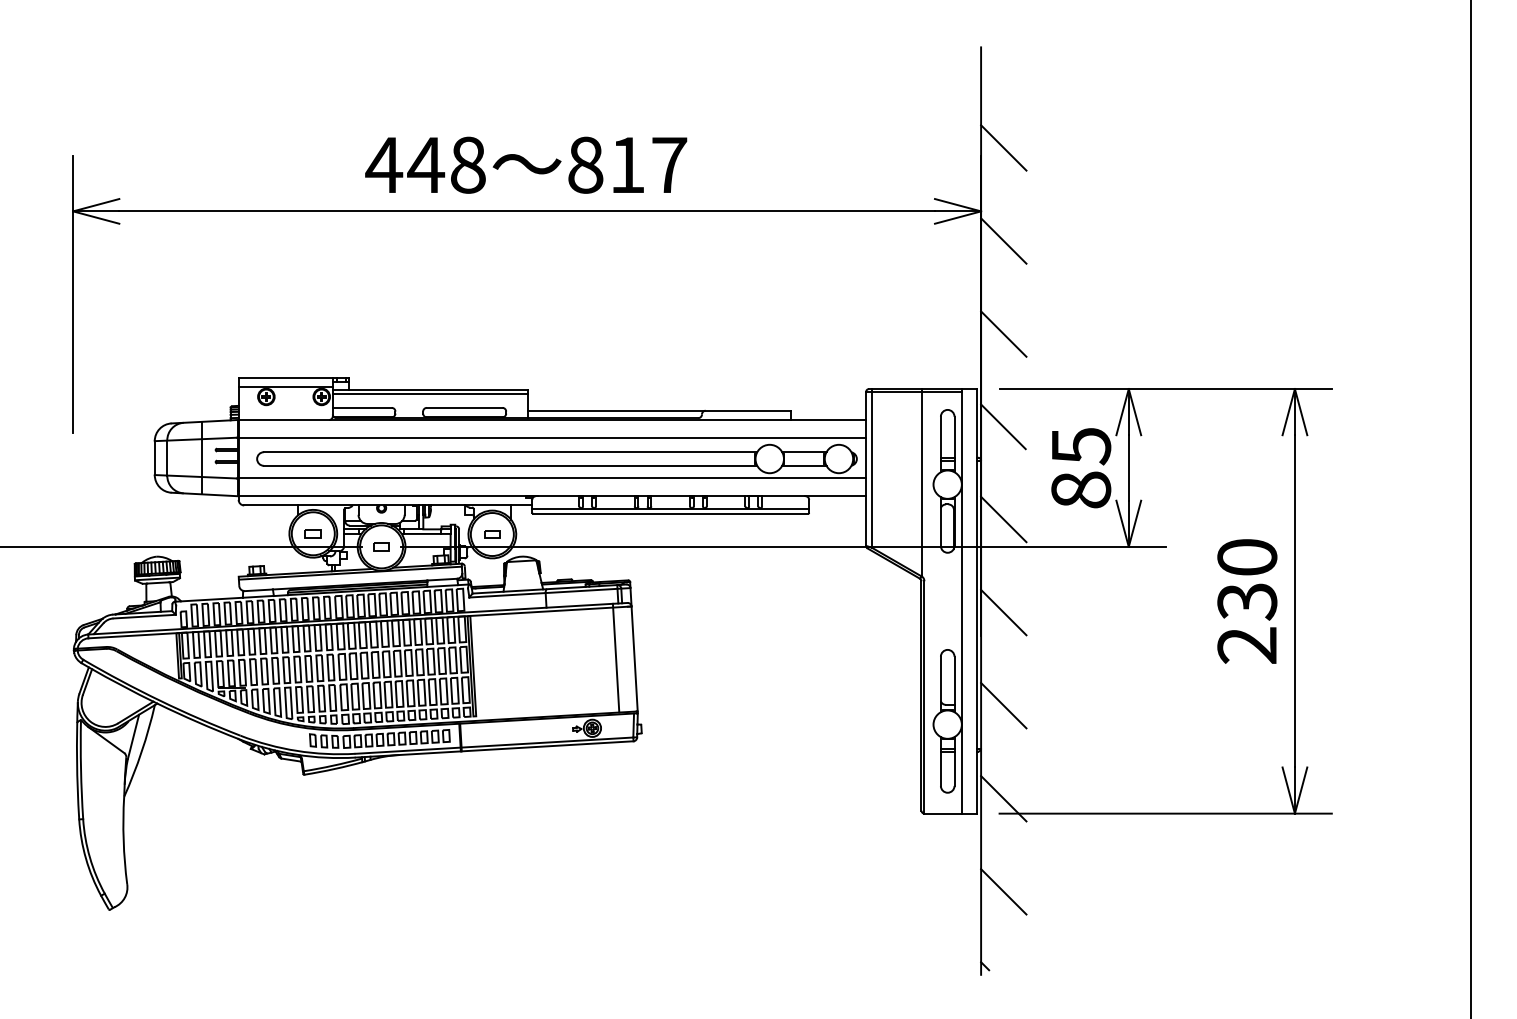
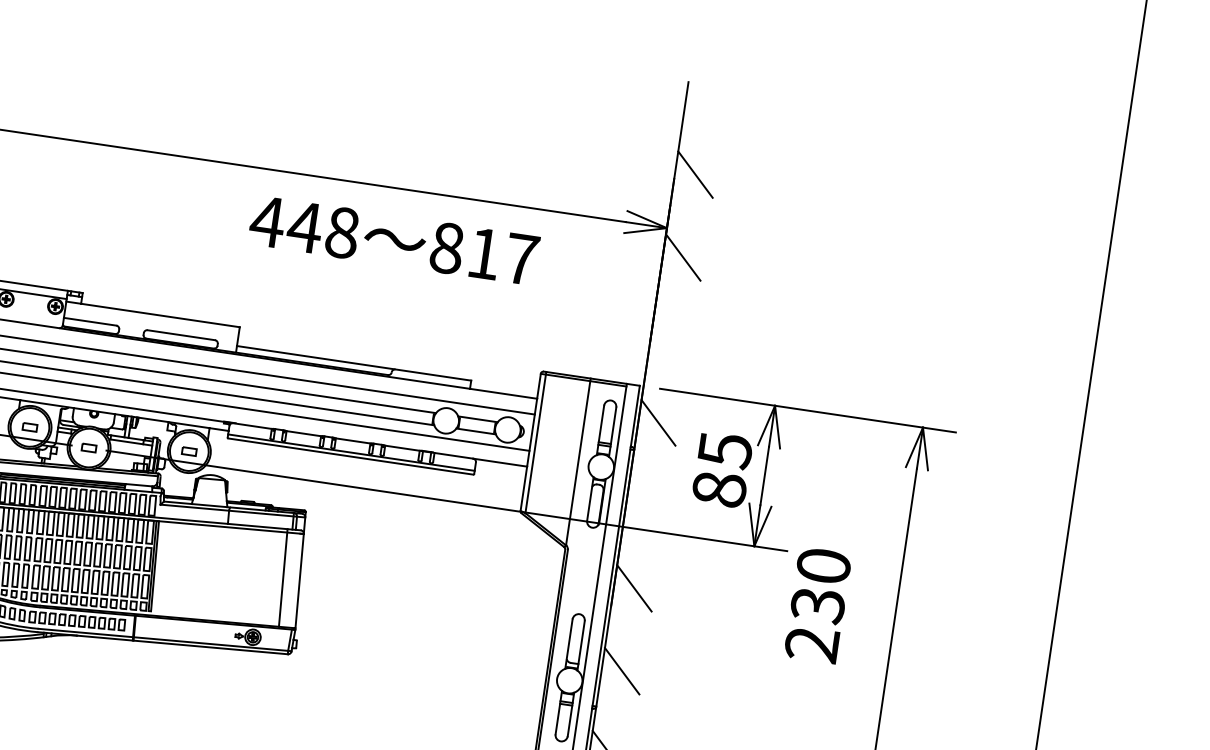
text: (526, 164) -> (394, 239), moved
line: (1003, 333) -> (670, 339), removed
line: (429, 394) -> (151, 318), removed
line: (1003, 519) -> (646, 505), removed
text: (1247, 601) -> (818, 605), moved

